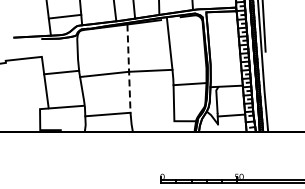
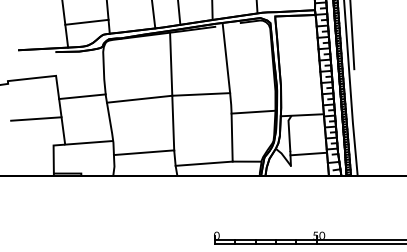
line: (128, 69) -> (171, 92), dashed -> solid
line: (27, 88) -> (36, 118), added
line: (152, 122) -> (203, 163), added

